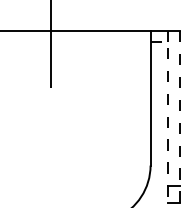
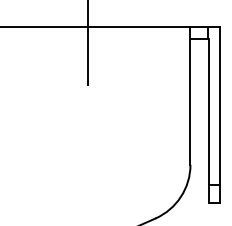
line: (168, 113) -> (208, 111), dashed -> solid
line: (179, 117) -> (220, 115), dashed -> solid

